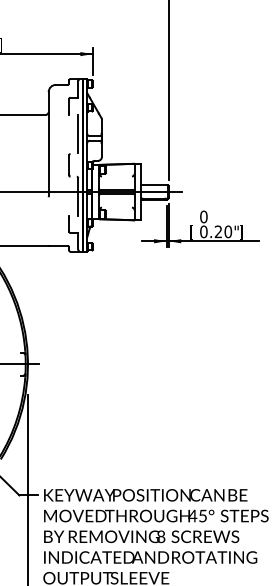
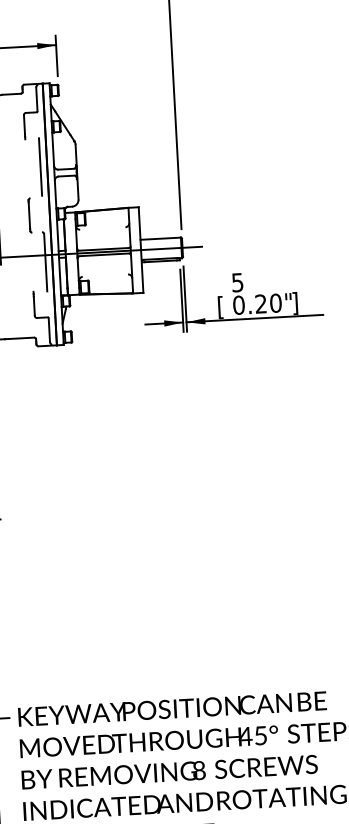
text: (203, 216) -> (237, 281), 0 -> 5

